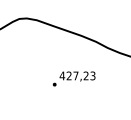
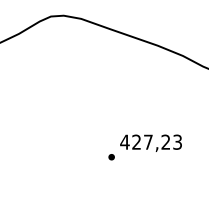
text: (73, 78) -> (144, 146), moved

